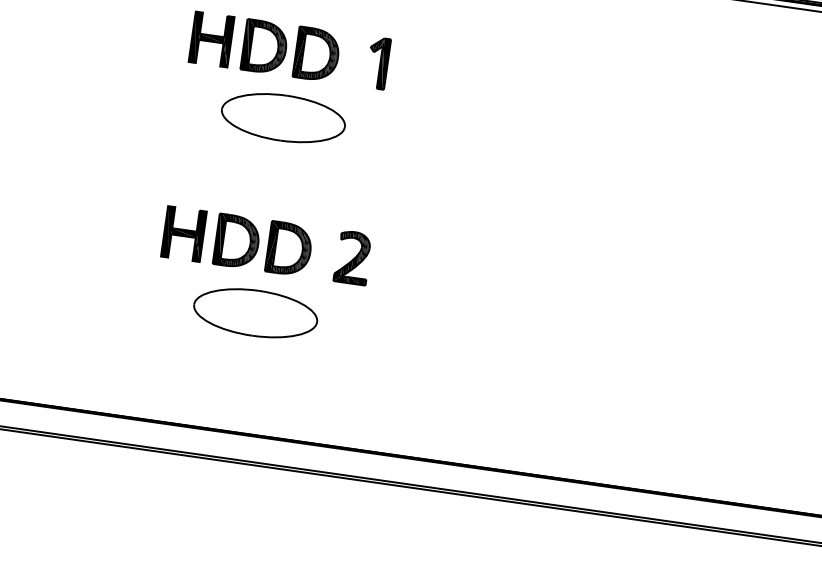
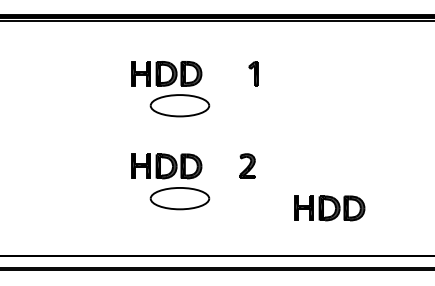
part: (378, 62) -> (253, 73), moved
part: (352, 256) -> (247, 165), moved
part: (566, 378) -> (329, 208), added

